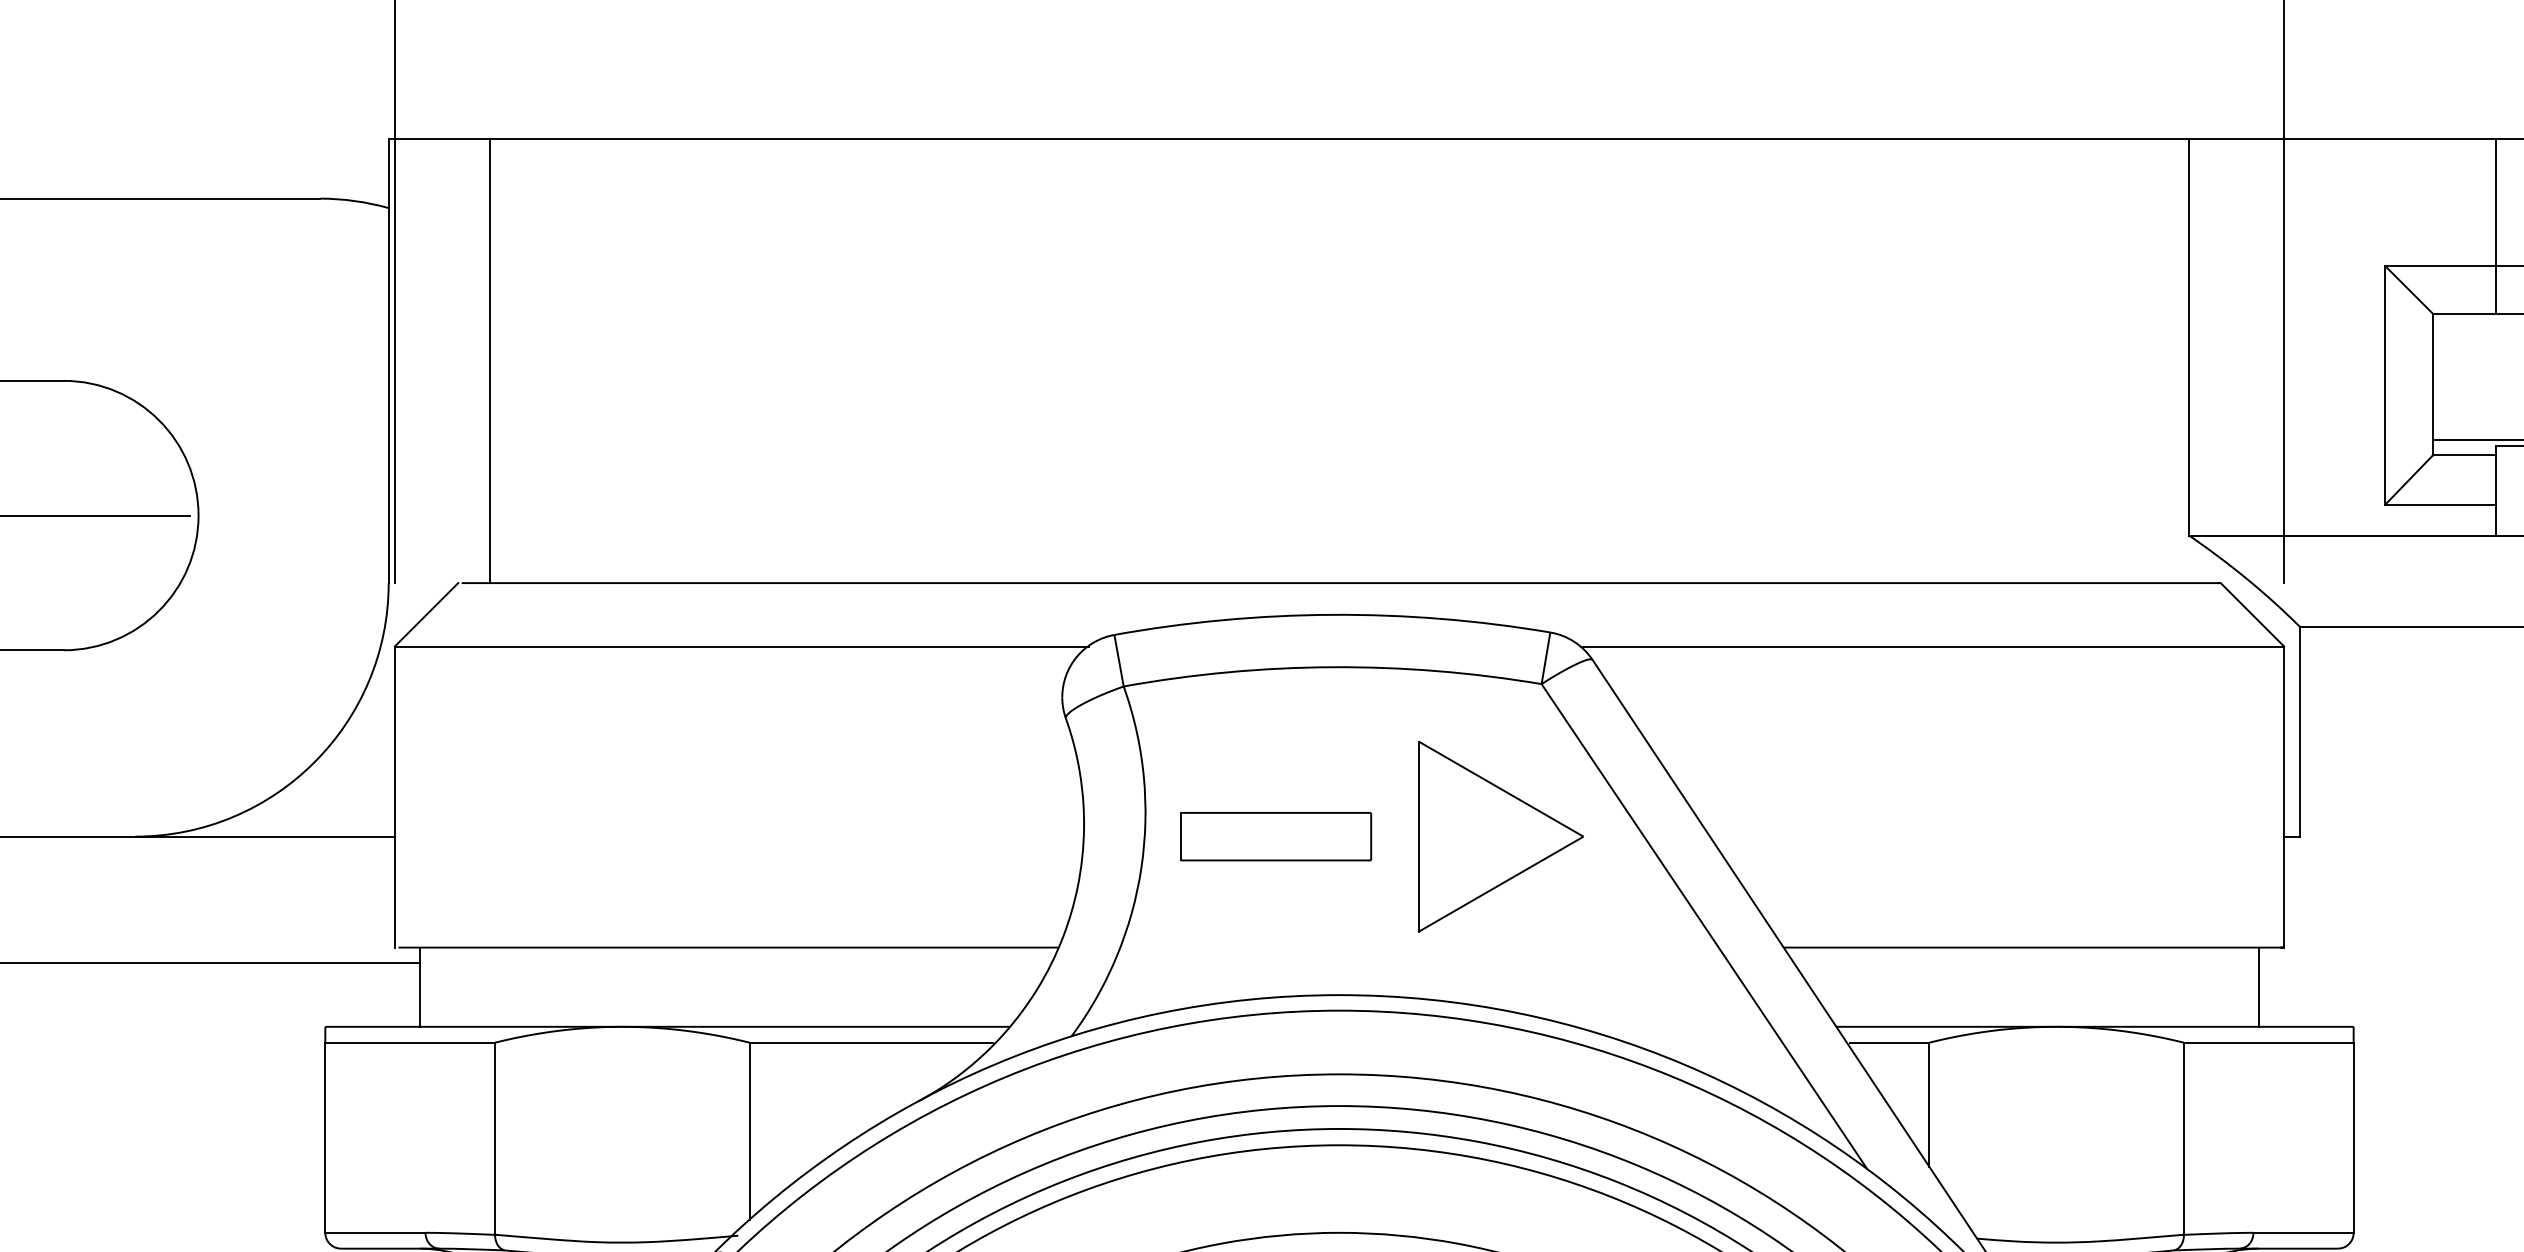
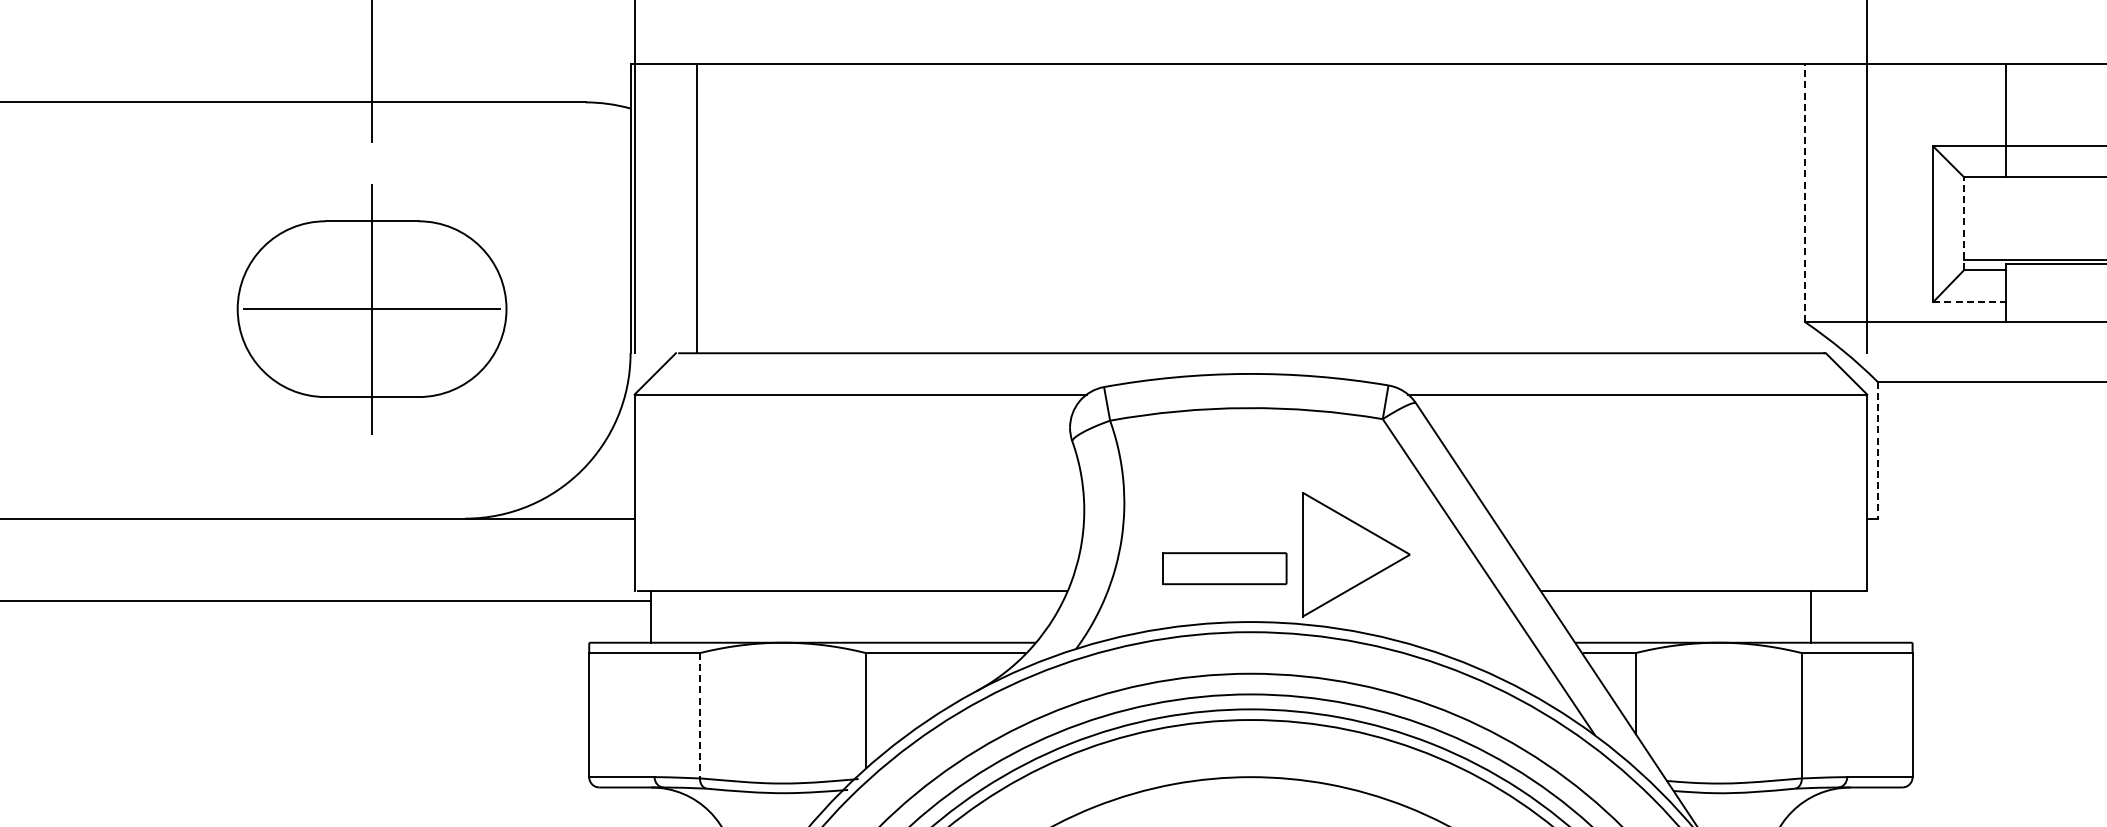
line: (2189, 336) -> (1805, 192), solid -> dashed
line: (2433, 384) -> (1964, 223), solid -> dashed
line: (2440, 505) -> (1969, 302), solid -> dashed
line: (2299, 732) -> (1877, 450), solid -> dashed
part: (1276, 836) -> (1224, 568), moved
part: (1501, 836) -> (1356, 554), moved
line: (2258, 986) -> (1810, 616), moved
line: (495, 1138) -> (700, 715), solid -> dashed

